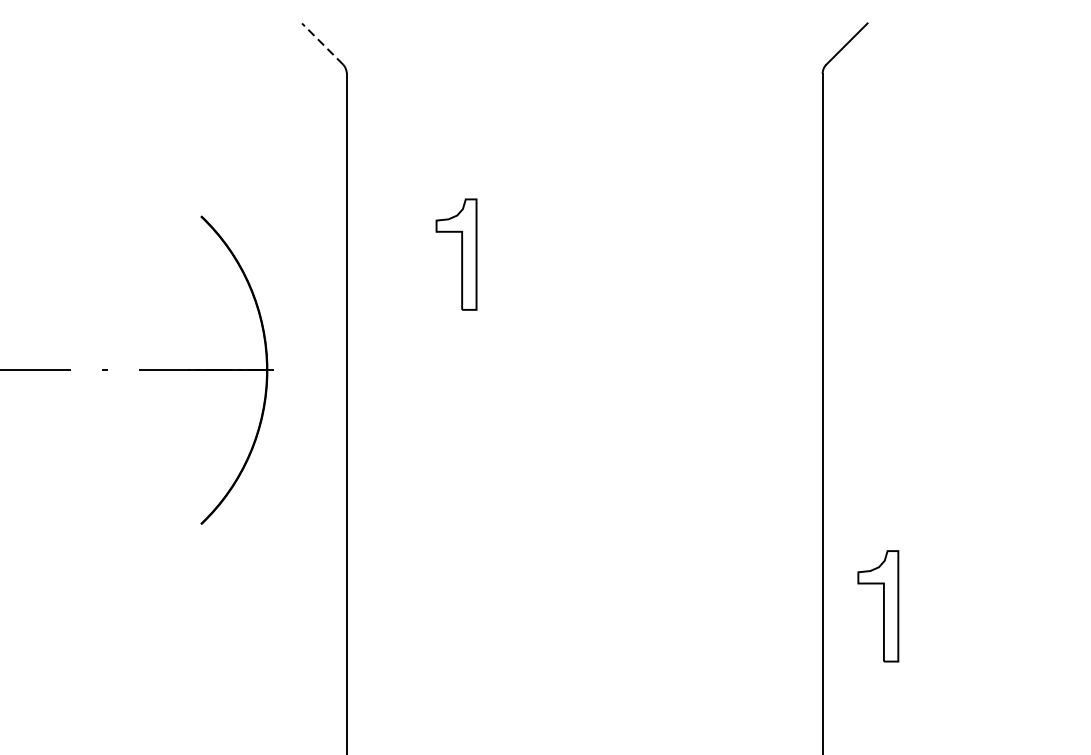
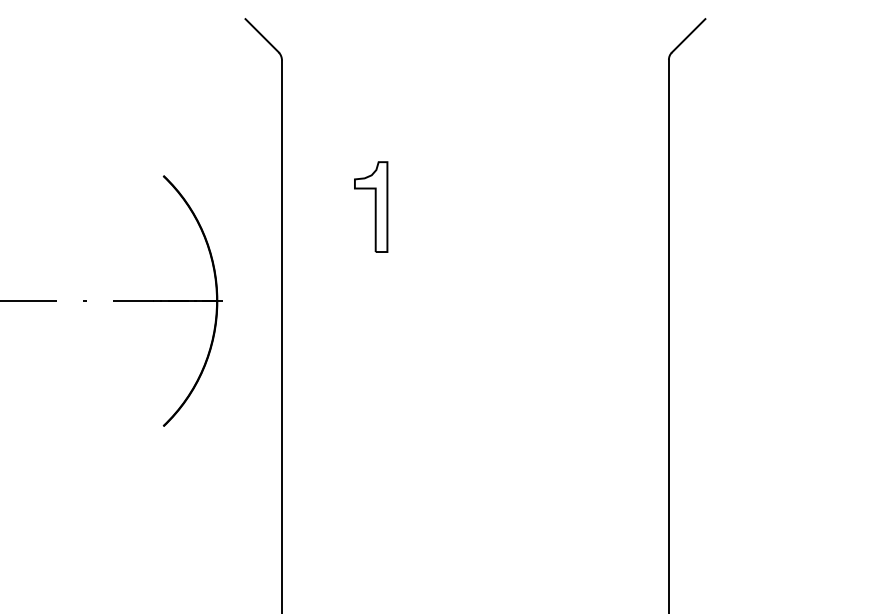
line: (322, 43) -> (262, 35), dashed -> solid
part: (878, 605) -> (714, 492), removed

